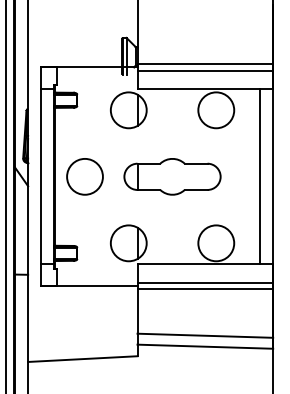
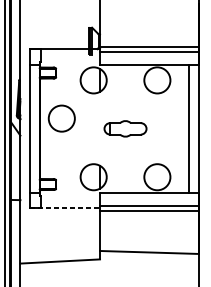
circle: (84, 176) -> (61, 118), moved
part: (172, 176) -> (125, 128), size x0.6
line: (89, 286) -> (65, 208), solid -> dashed
line: (205, 335) -> (149, 244), removed

